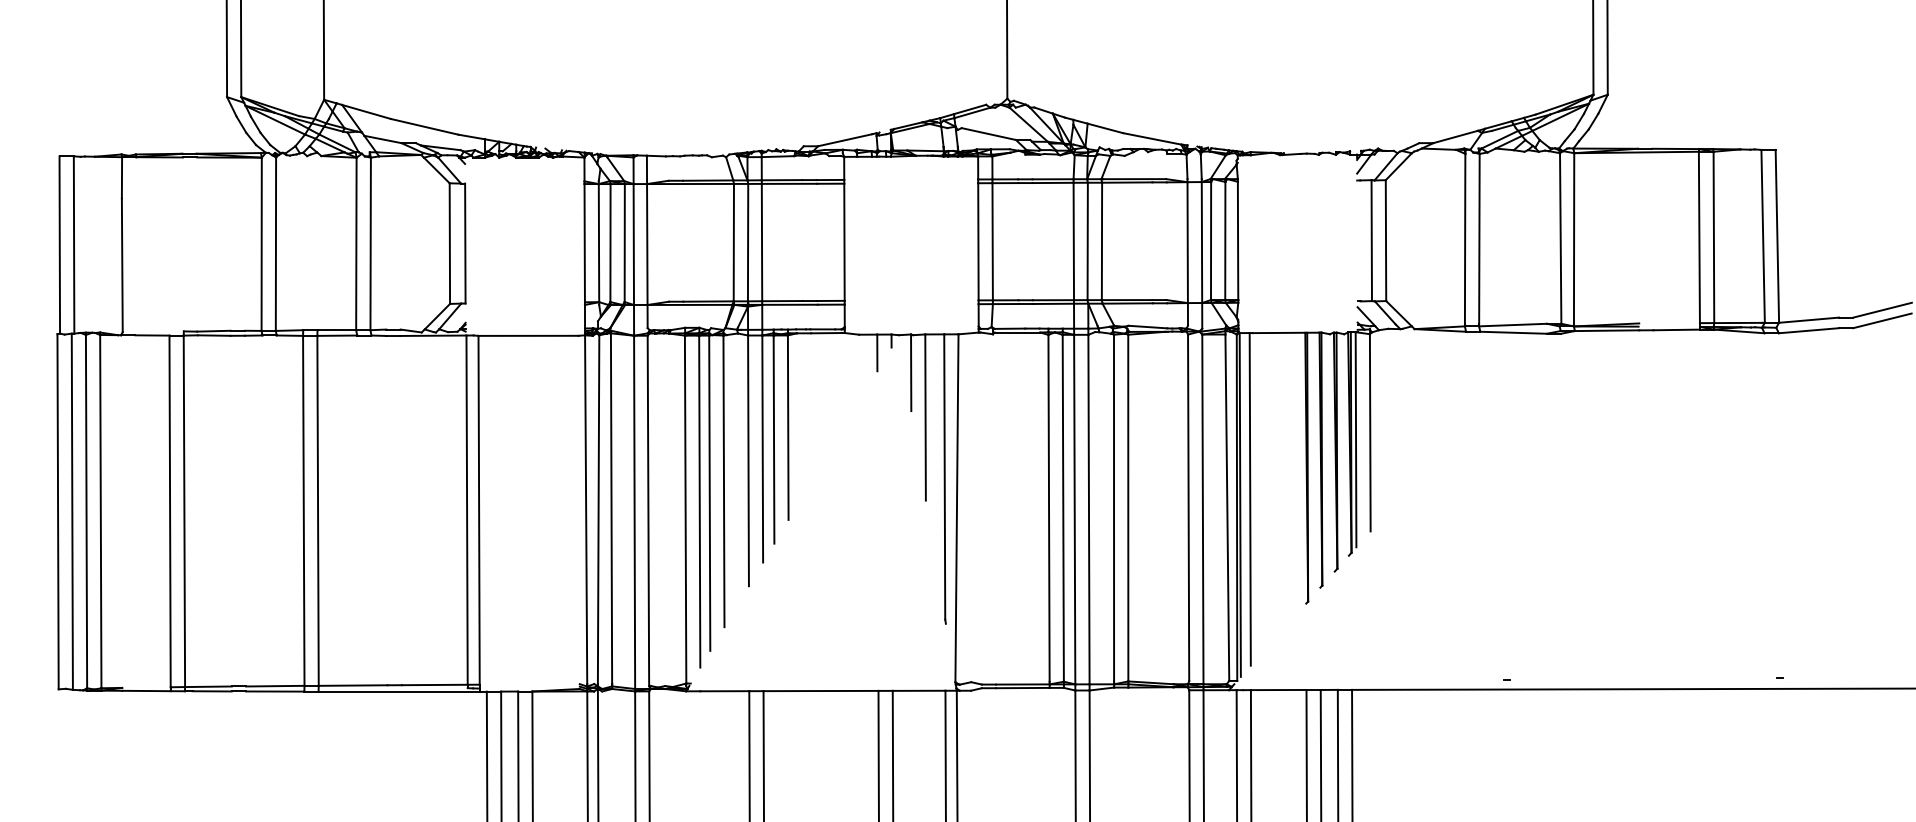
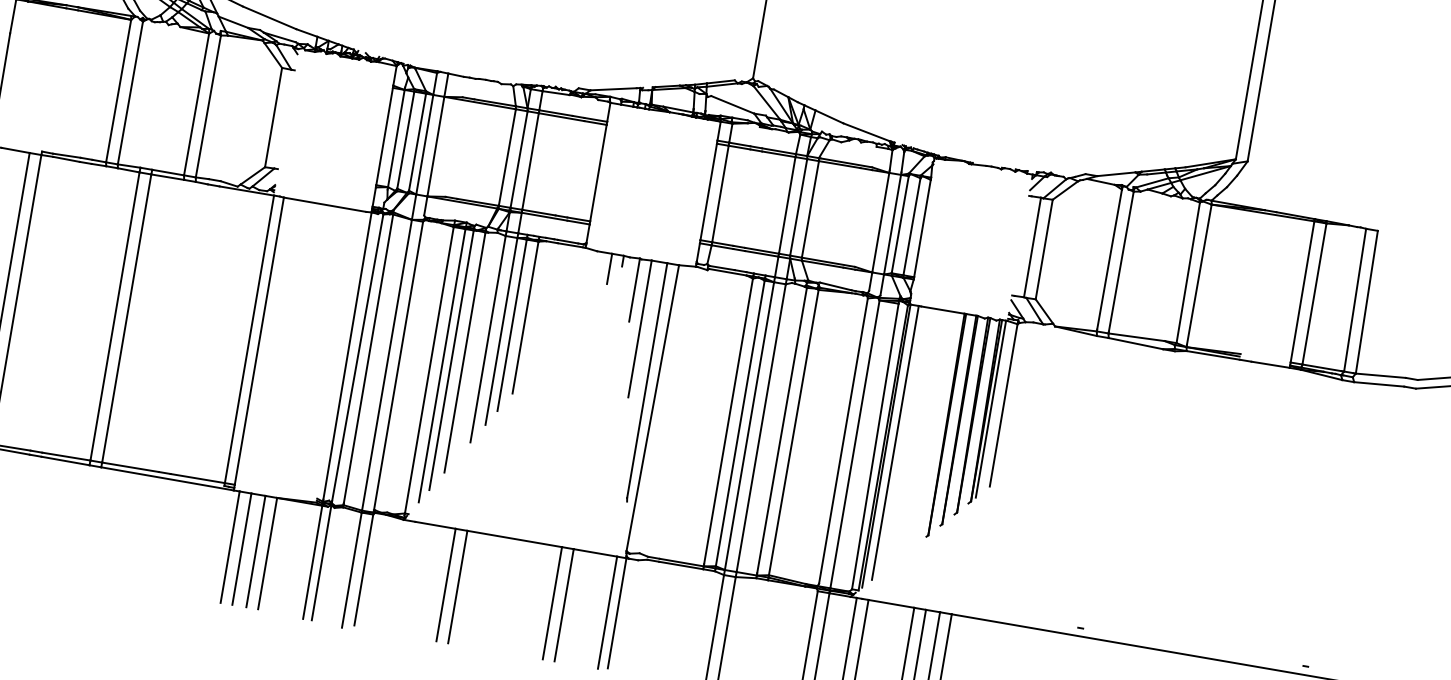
line: (465, 243) -> (286, 119), removed

